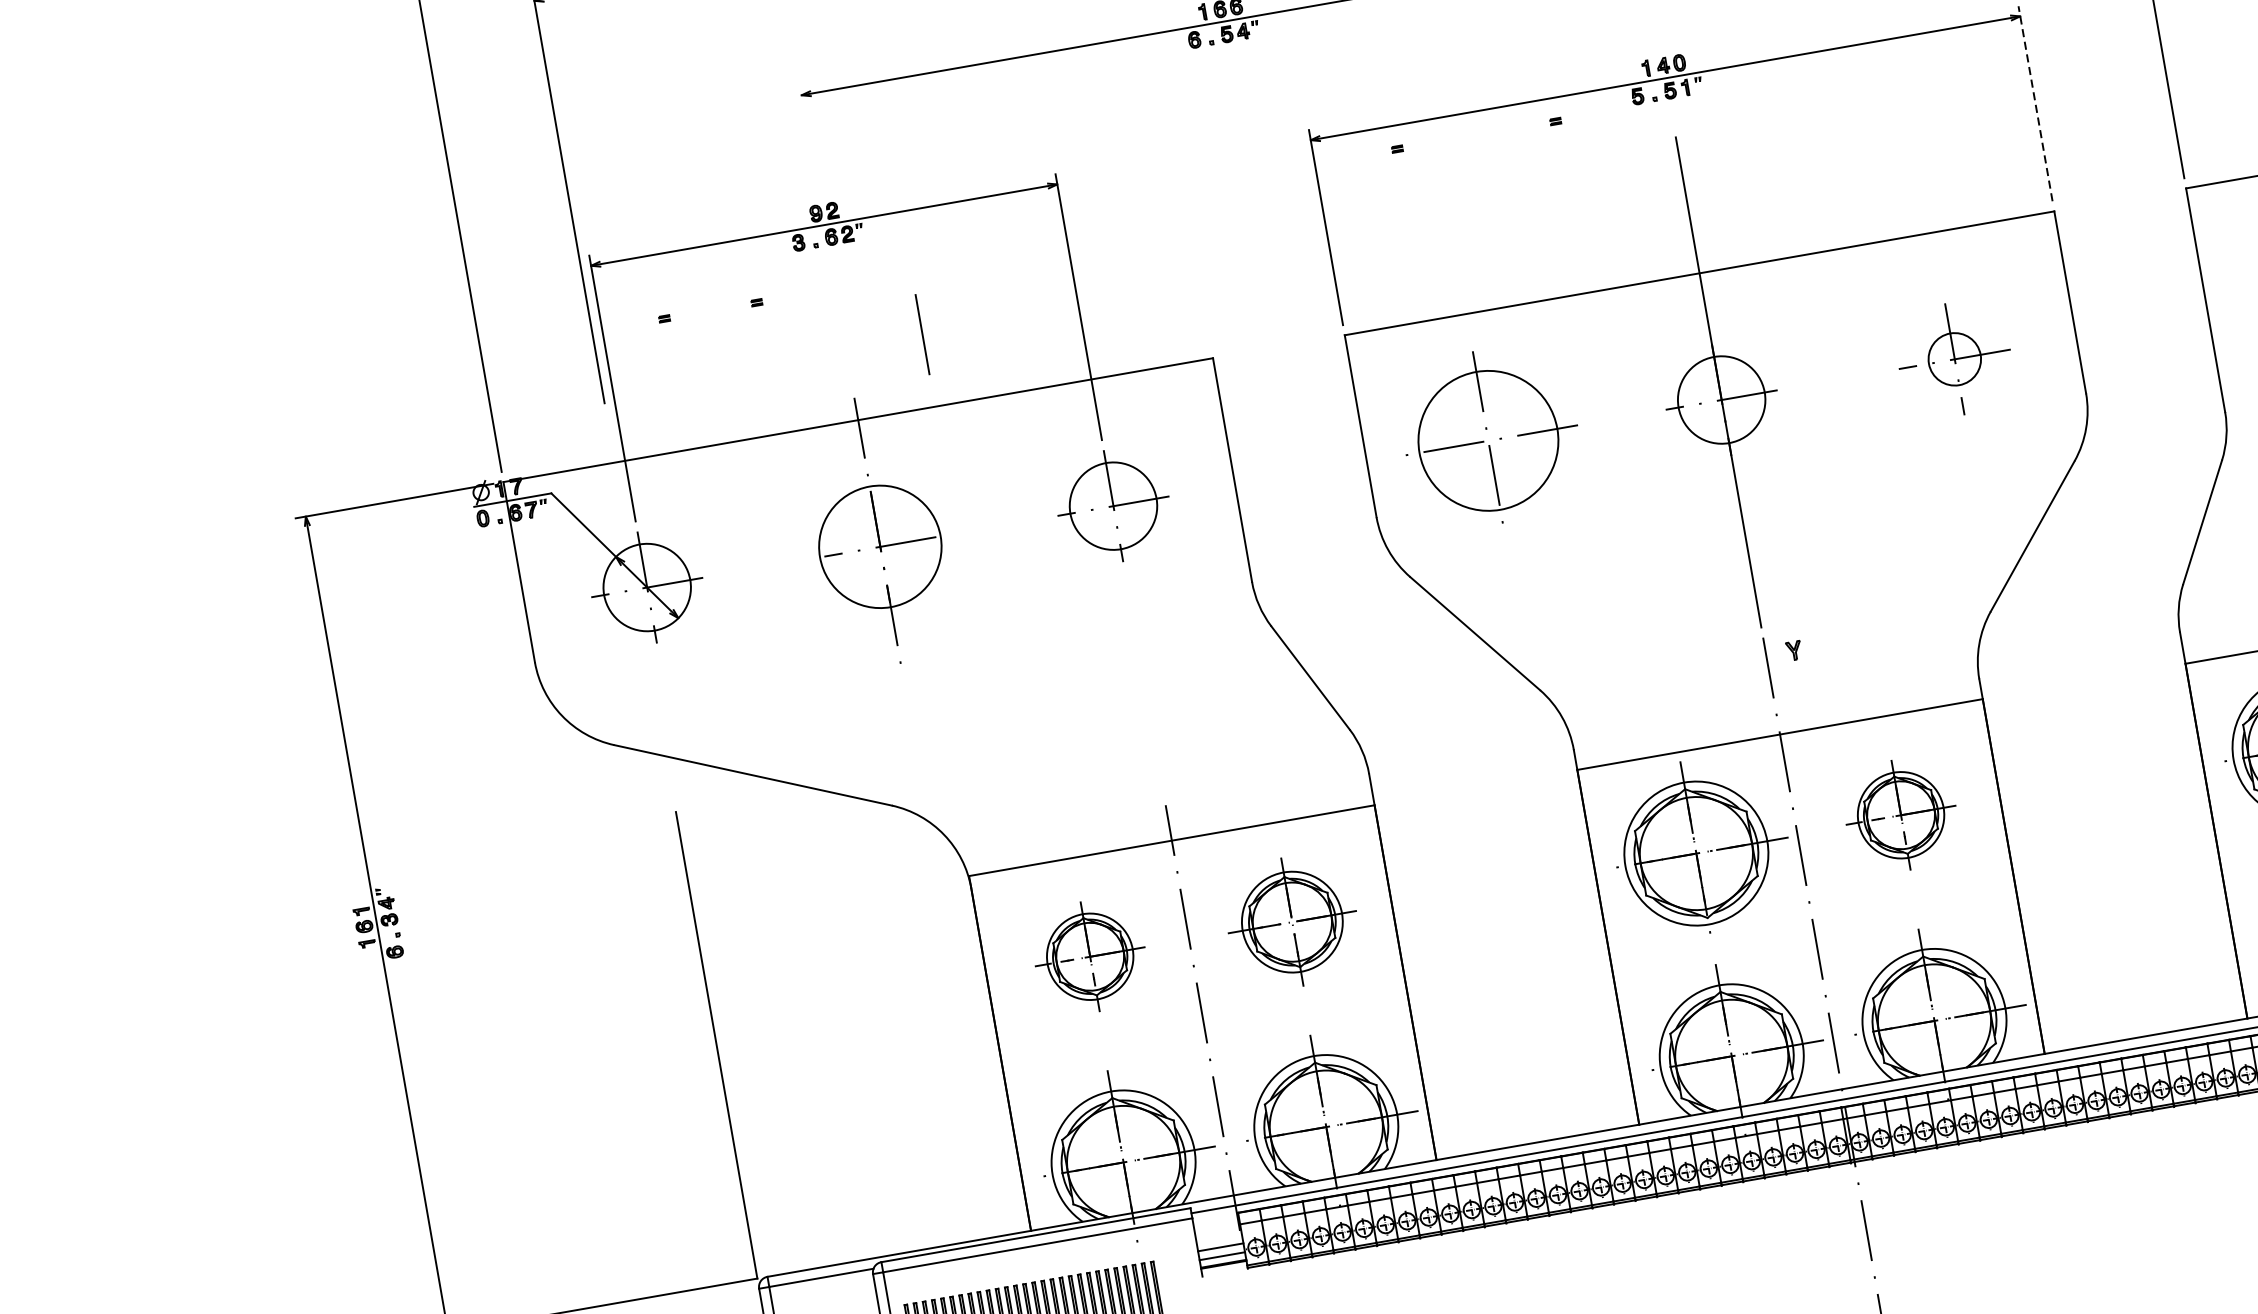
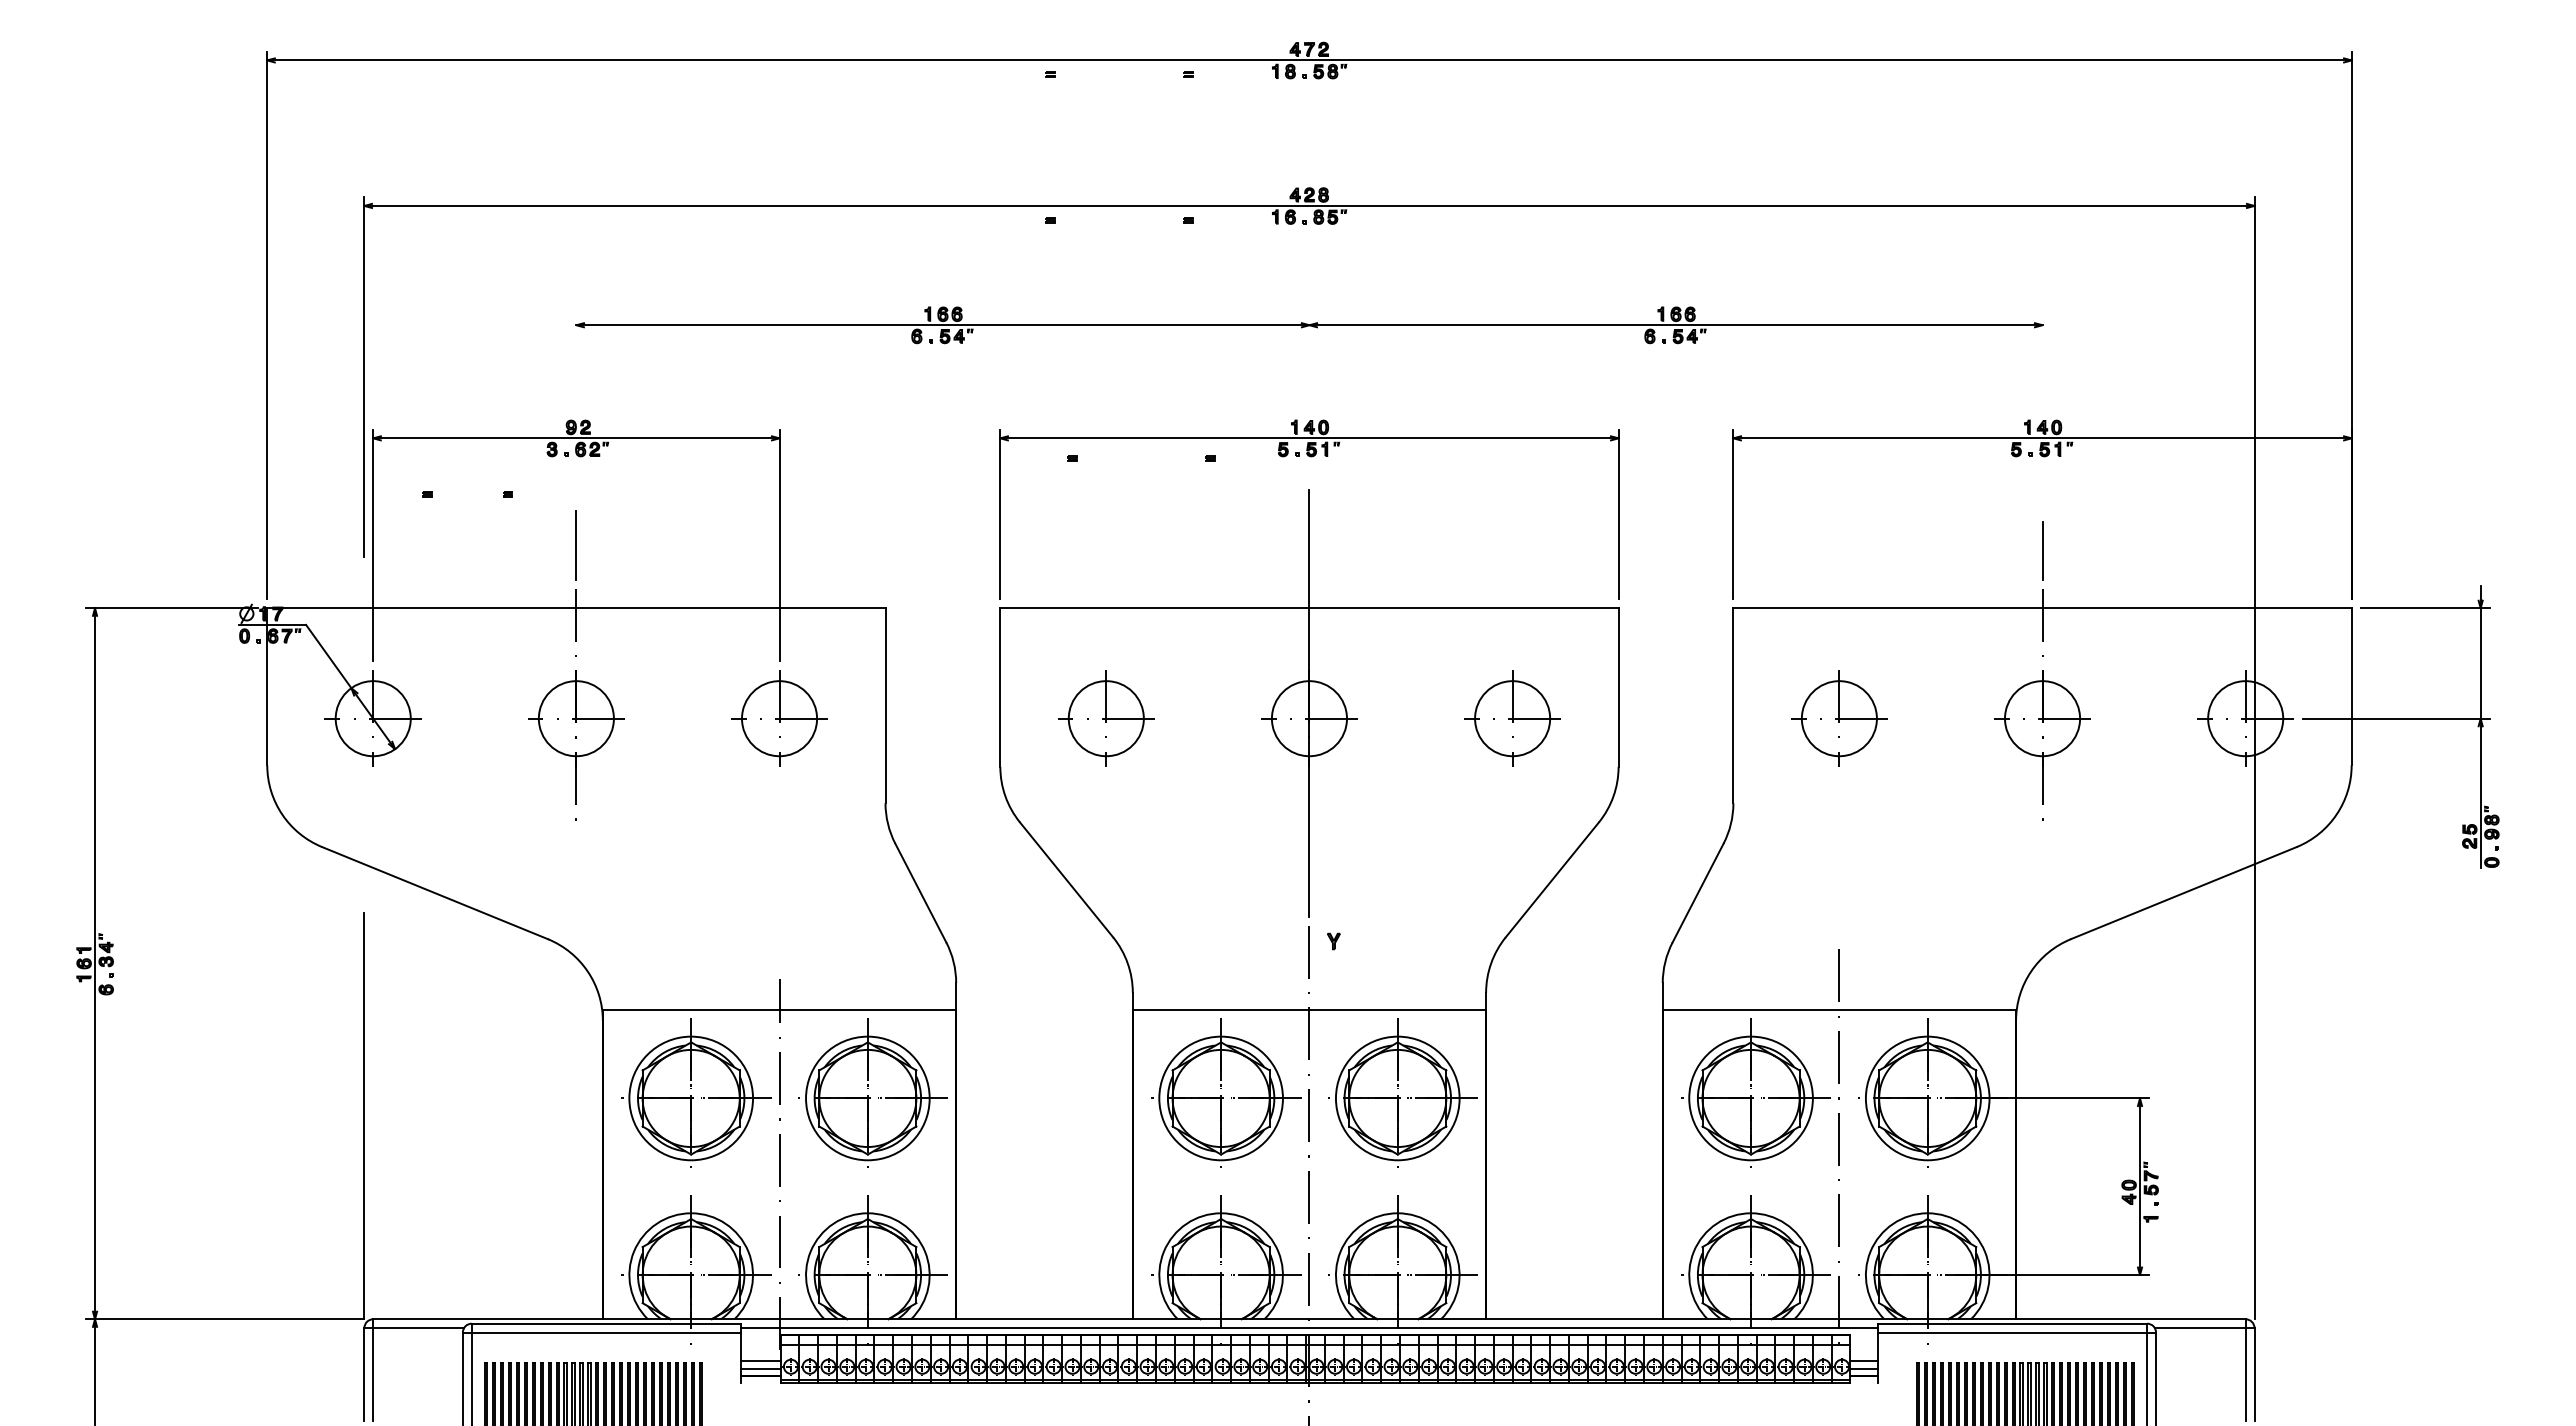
line: (2035, 103) -> (1618, 514), dashed -> solid
line: (921, 334) -> (575, 545), moved
circle: (1954, 359) -> (1512, 718), size x1.67
part: (1488, 440) -> (1106, 718), size x0.62
circle: (879, 546) -> (575, 718), size x0.71
part: (1903, 810) -> (1402, 1092), size x1.67
part: (1295, 916) -> (872, 1092), size x1.43
part: (1093, 951) -> (696, 1092), size x1.67

